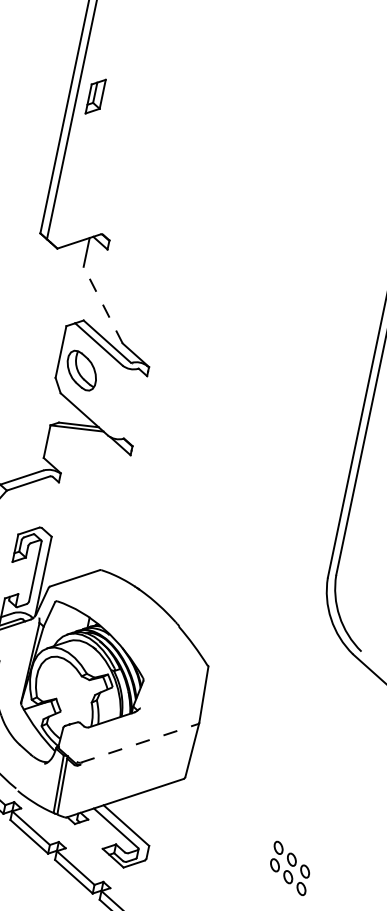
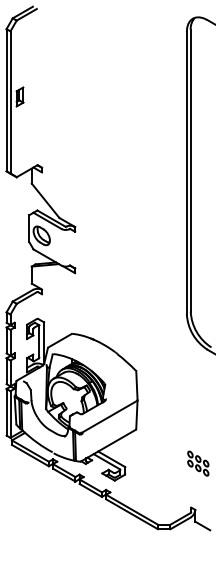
line: (103, 304) -> (45, 200), dashed -> solid
line: (139, 742) -> (109, 416), dashed -> solid

